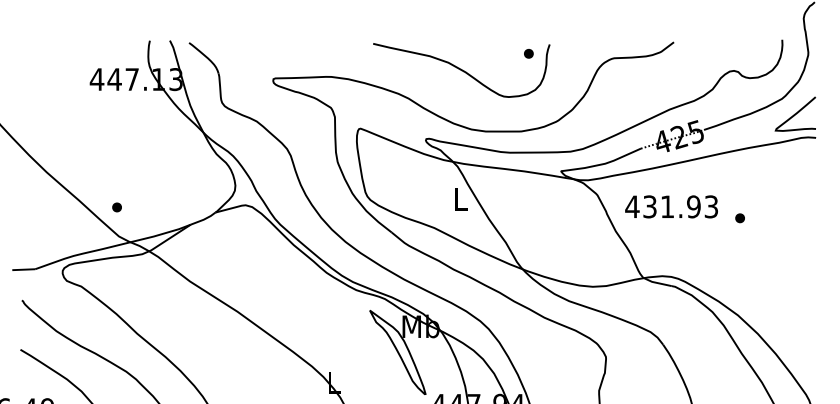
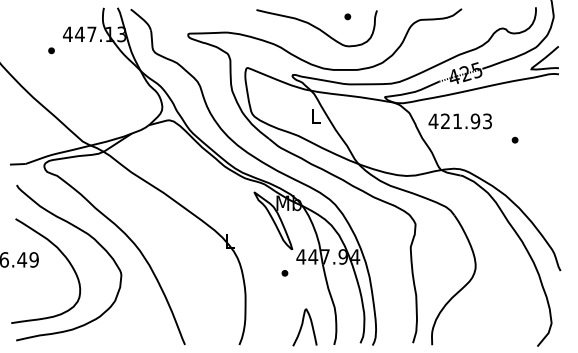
part: (528, 53) -> (347, 16), moved
part: (117, 207) -> (51, 50), moved
text: (649, 207) -> (445, 121), 431.93 -> 421.93
part: (739, 217) -> (514, 139), moved

